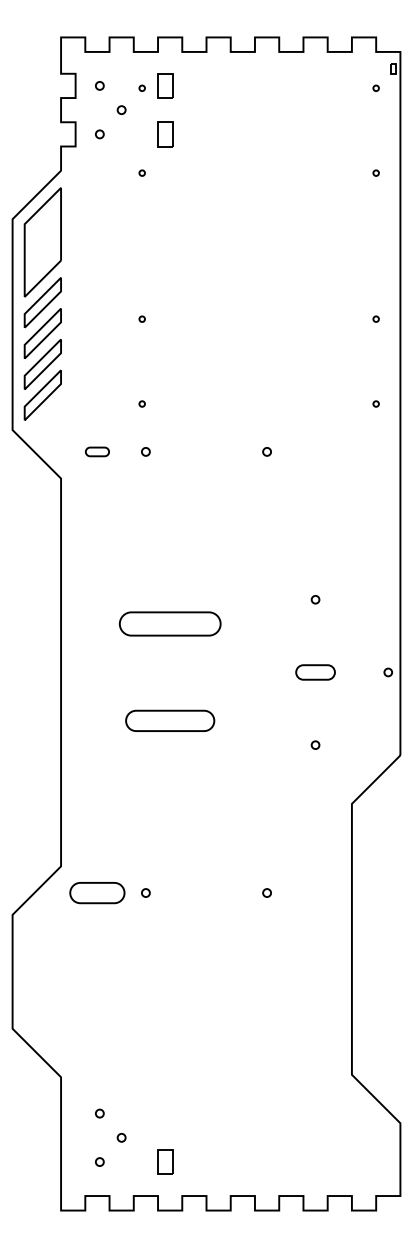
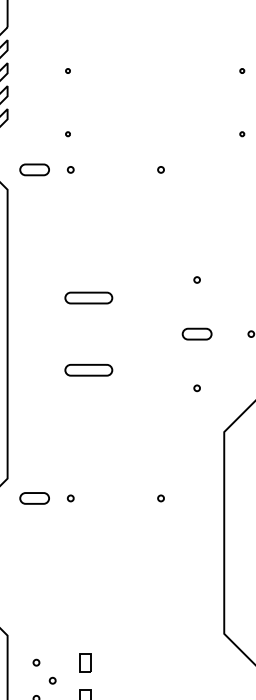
part: (97, 451) -> (34, 169), size x1.67
part: (169, 623) -> (88, 297), size x0.62
part: (169, 720) -> (88, 369), size x0.71
part: (97, 892) -> (34, 498), size x0.71
part: (165, 1113) -> (85, 662), added

